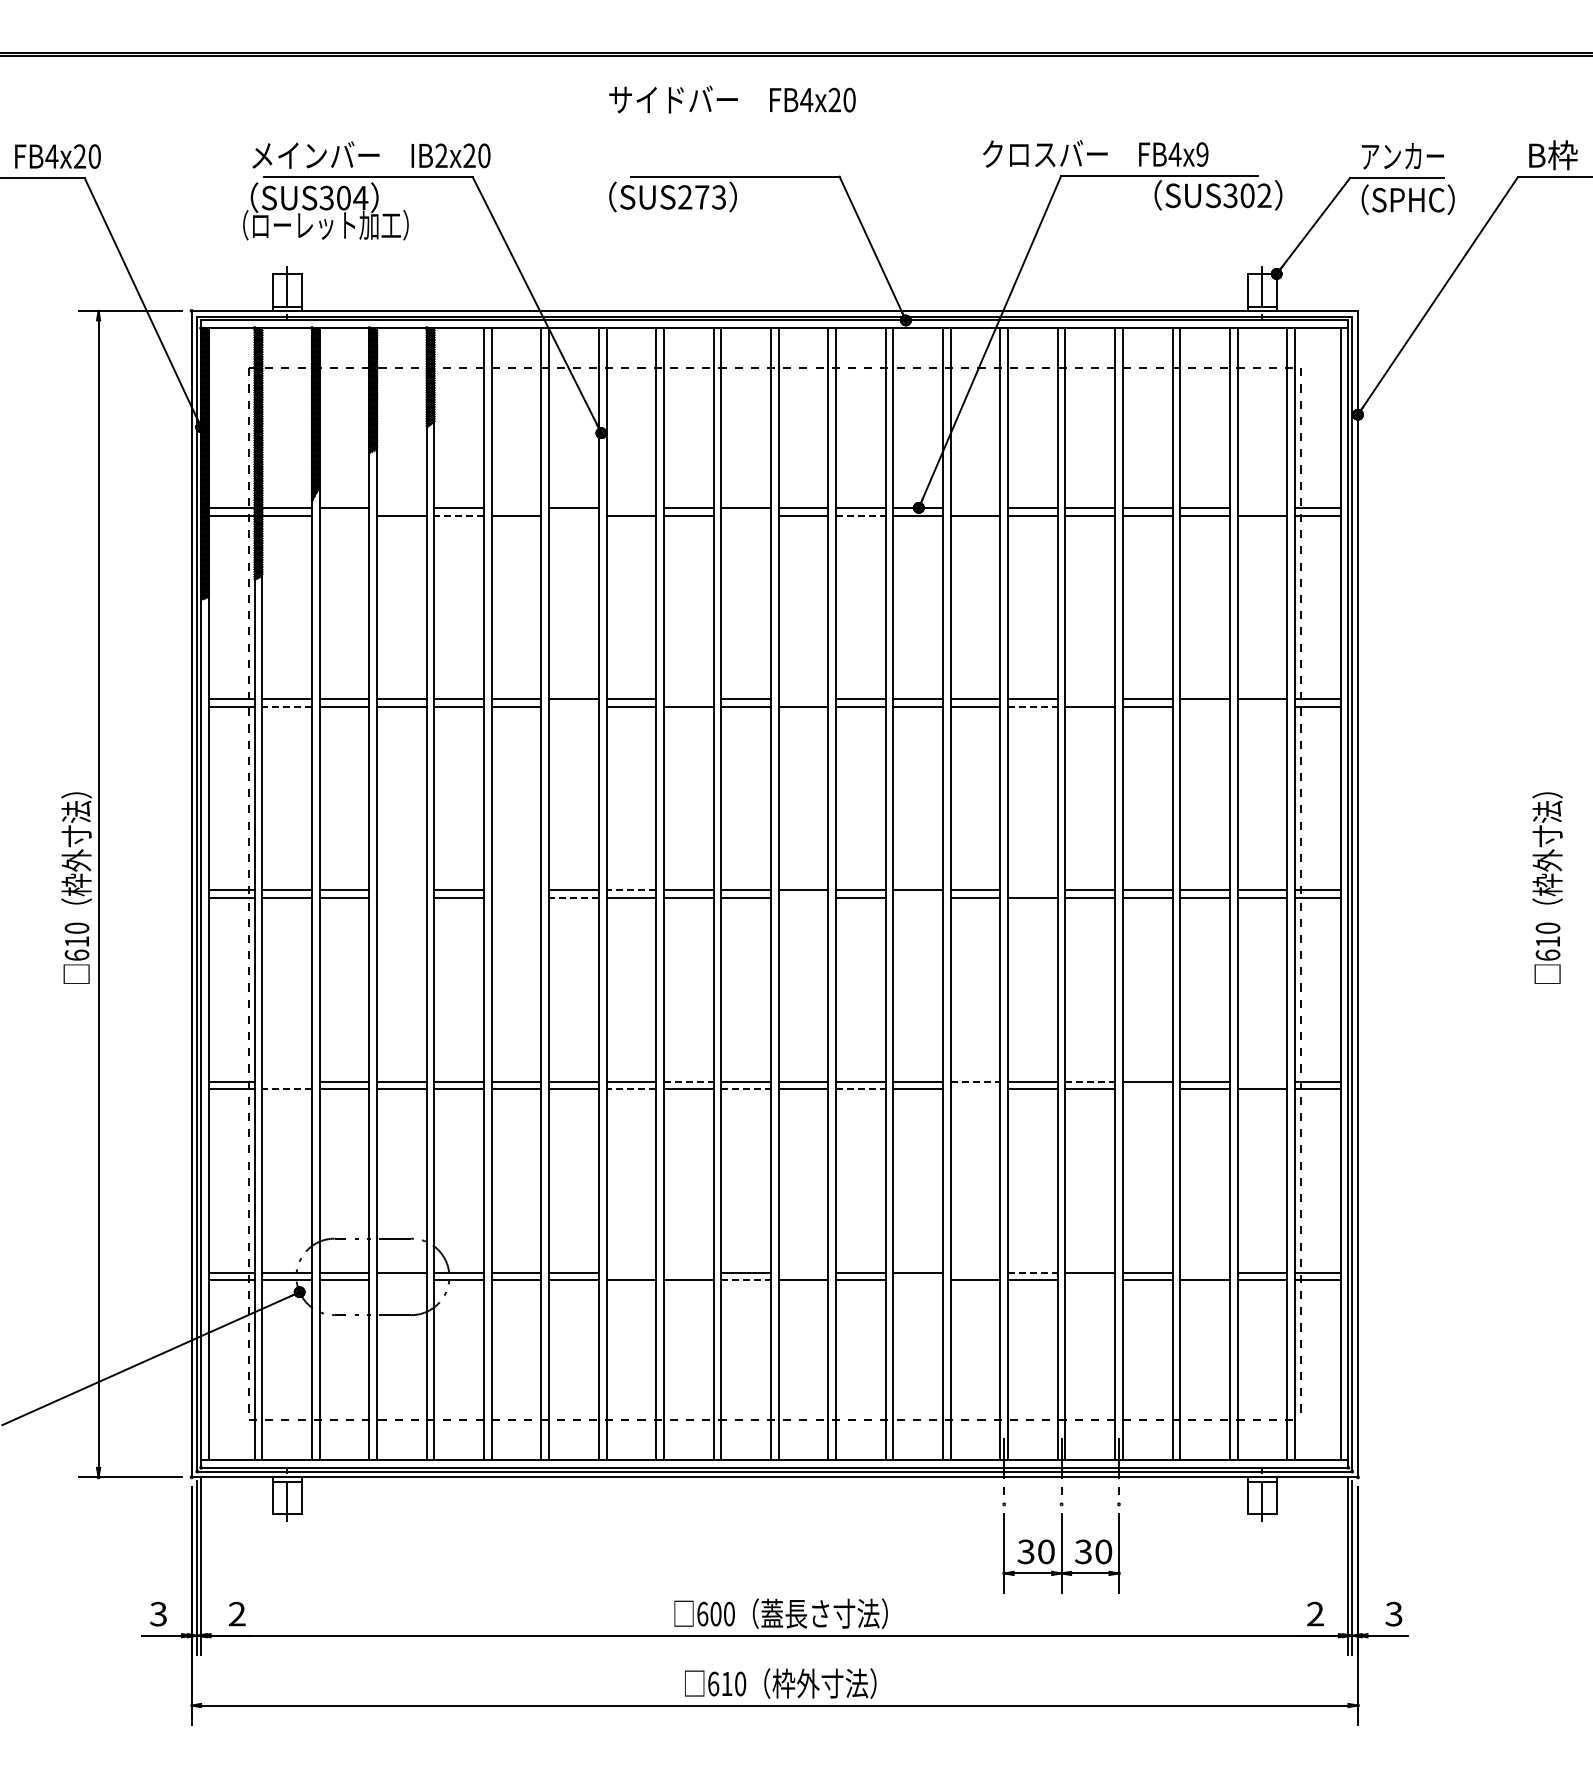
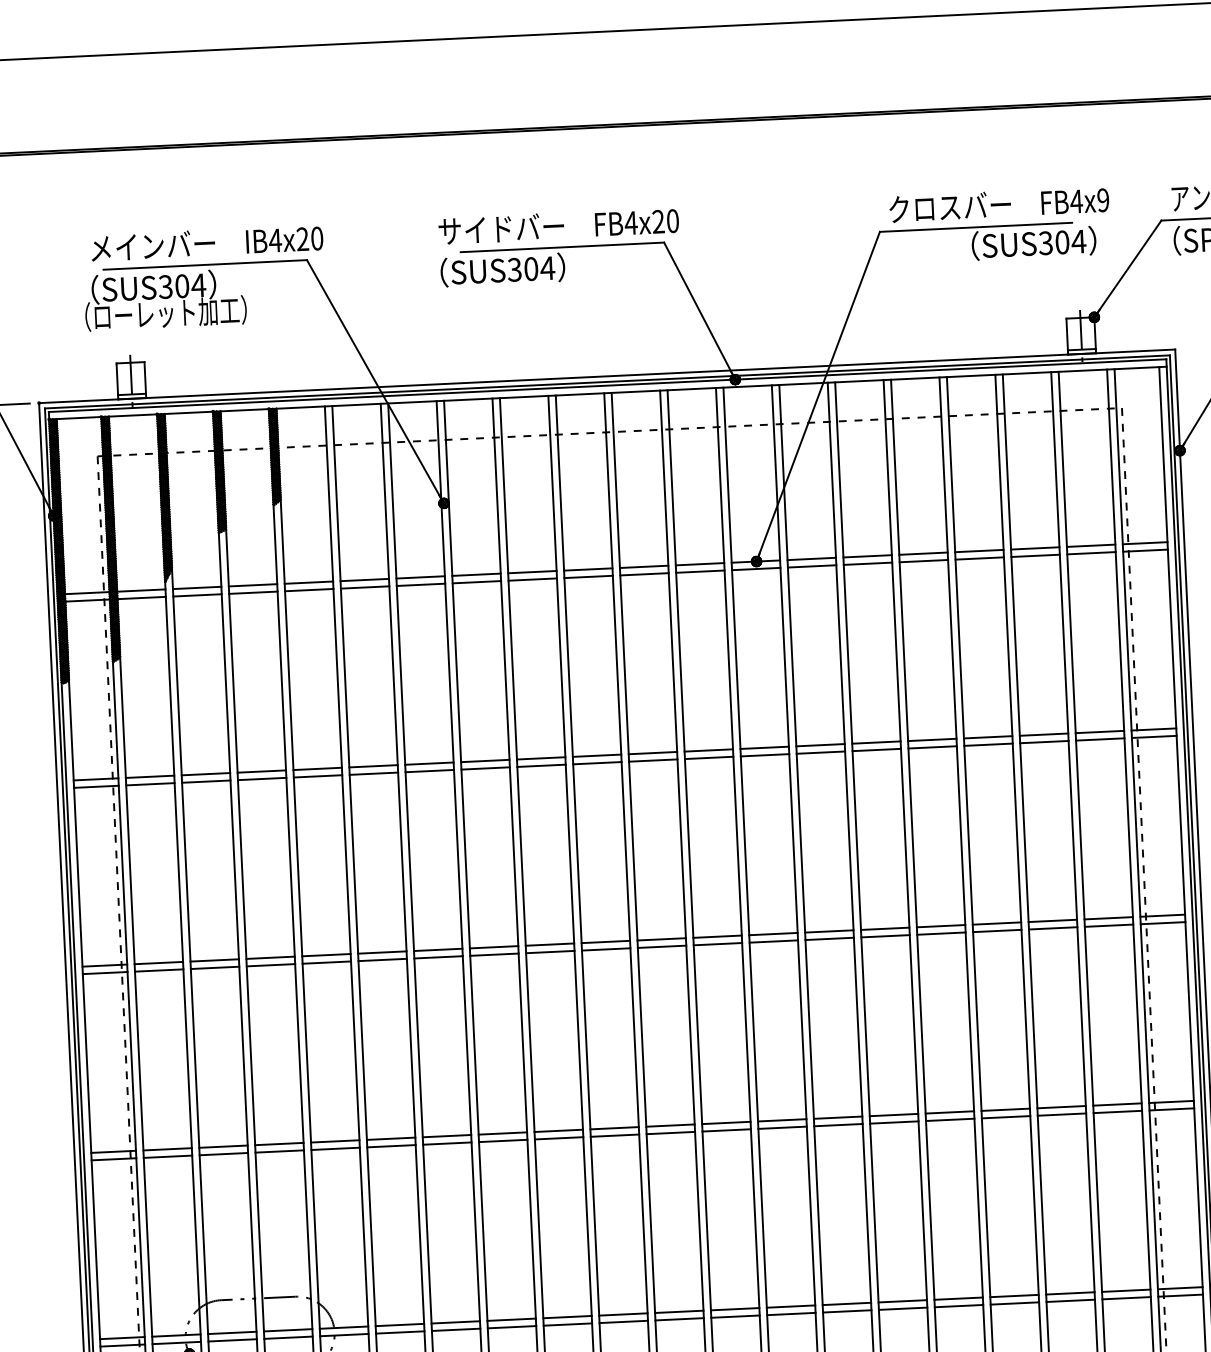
text: (732, 99) -> (558, 225), moved
text: (1095, 153) -> (999, 204), moved
text: (441, 155) -> (275, 240), IB2x20 -> IB4x20
text: (1264, 195) -> (1078, 241), SUS302 -> SUS304
text: (702, 197) -> (531, 269), SUS273 -> SUS304
line: (401, 507) -> (252, 584), added
line: (516, 507) -> (364, 579), added
line: (631, 507) -> (476, 574), added
line: (975, 507) -> (811, 558), added
line: (1262, 507) -> (1091, 545), added
line: (344, 515) -> (197, 595), added
line: (459, 515) -> (309, 590), dashed -> solid
line: (573, 515) -> (420, 584), added
line: (745, 515) -> (588, 576), added
line: (860, 515) -> (700, 571), dashed -> solid
line: (688, 699) -> (540, 758), added
line: (803, 699) -> (653, 753), added
line: (1090, 699) -> (932, 740), added
line: (287, 706) -> (150, 784), dashed -> solid
line: (573, 706) -> (429, 770), added
line: (1032, 706) -> (876, 749), dashed -> solid
line: (1204, 706) -> (1043, 741), added
line: (1262, 706) -> (1100, 739), added
line: (401, 890) -> (270, 958), added
line: (516, 890) -> (382, 952), added
line: (631, 890) -> (494, 947), dashed -> solid
line: (1032, 890) -> (884, 929), added
line: (401, 897) -> (270, 964), added
line: (516, 897) -> (382, 959), added
line: (574, 897) -> (439, 956), dashed -> solid
line: (803, 897) -> (662, 946), added
line: (918, 897) -> (774, 941), added
line: (287, 1081) -> (167, 1149), added
line: (688, 1081) -> (558, 1130), dashed -> solid
line: (975, 1081) -> (838, 1117), dashed -> solid
line: (1090, 1081) -> (950, 1112), dashed -> solid
line: (1262, 1081) -> (1117, 1104), added
line: (287, 1089) -> (168, 1157), dashed -> solid
line: (631, 1089) -> (503, 1141), dashed -> solid
line: (746, 1089) -> (615, 1135), dashed -> solid
line: (860, 1089) -> (726, 1130), dashed -> solid
line: (975, 1089) -> (838, 1125), added
line: (1147, 1089) -> (1005, 1117), added
line: (631, 1272) -> (511, 1319), added
line: (688, 1272) -> (567, 1316), added
line: (803, 1272) -> (679, 1311), added
line: (975, 1272) -> (846, 1303), added
line: (1032, 1272) -> (902, 1301), dashed -> solid
line: (1204, 1272) -> (1069, 1293), added
line: (401, 1280) -> (288, 1337), added
line: (746, 1280) -> (624, 1322), dashed -> solid
line: (918, 1280) -> (791, 1314), added
line: (1090, 1280) -> (959, 1306), added

